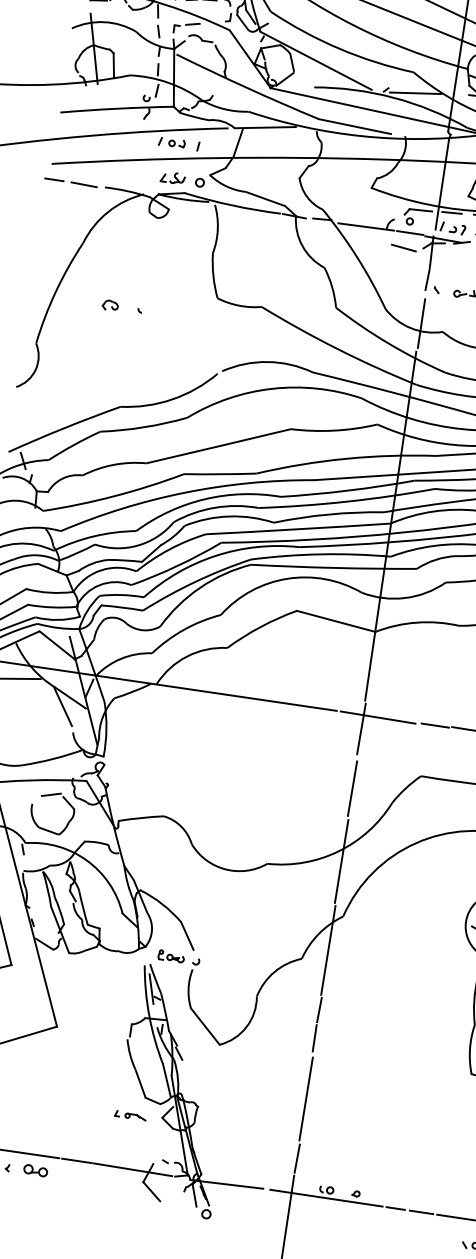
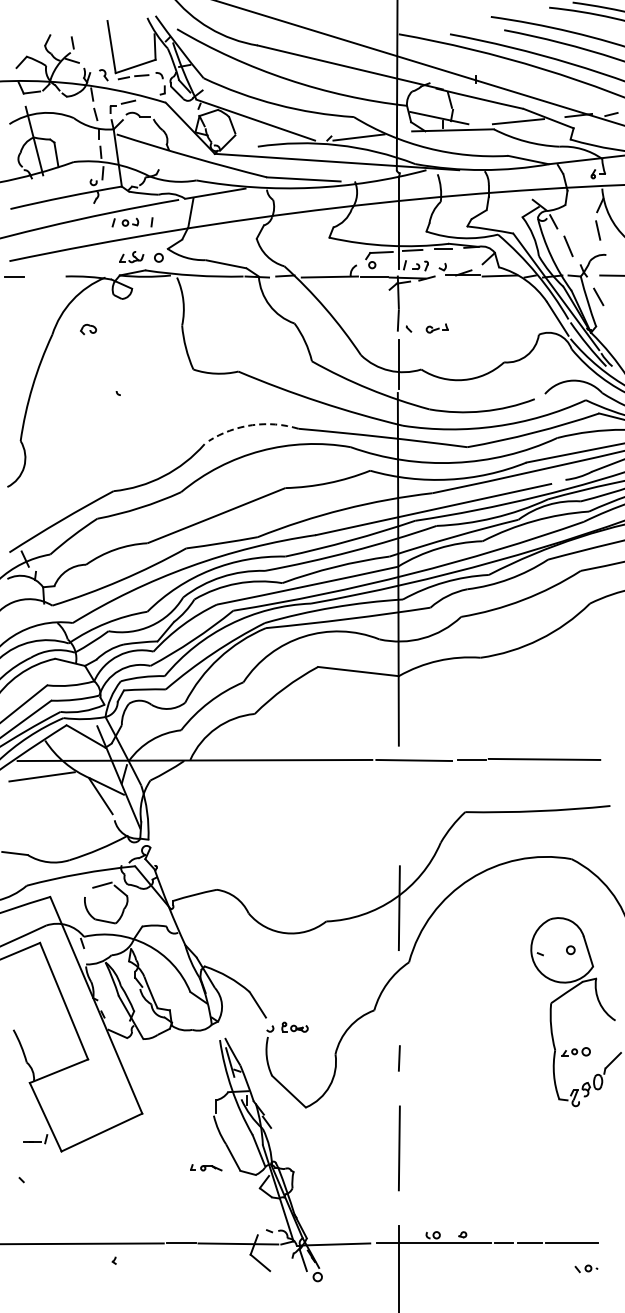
line: (84, 184) -> (44, 276), removed
line: (403, 247) -> (369, 291), removed
part: (110, 305) -> (88, 329), moved
arc: (267, 362) -> (252, 425), solid -> dashed
line: (360, 728) -> (398, 773), removed
line: (351, 788) -> (398, 834), removed
line: (327, 950) -> (398, 998), removed
part: (170, 955) -> (294, 1026), moved
line: (314, 1037) -> (398, 1086), removed
part: (130, 1115) -> (206, 1167), moved
line: (296, 1158) -> (398, 1208), removed
part: (35, 1169) -> (142, 1258), removed

